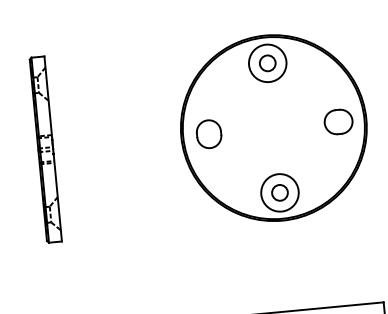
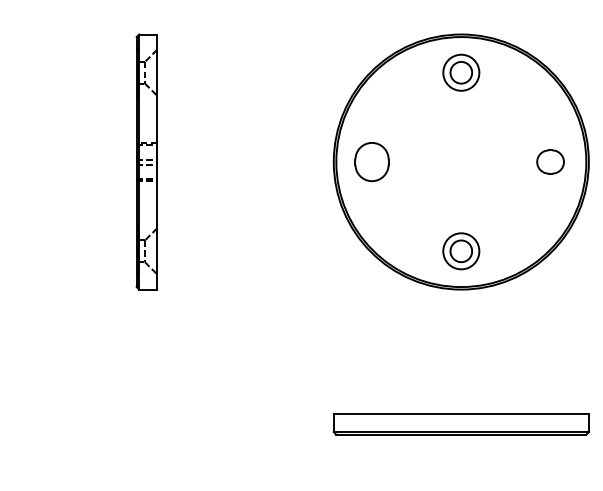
circle: (267, 63) -> (461, 72), size x0.7
part: (338, 121) -> (550, 161), size x0.7
circle: (280, 192) -> (461, 251), size x0.7

